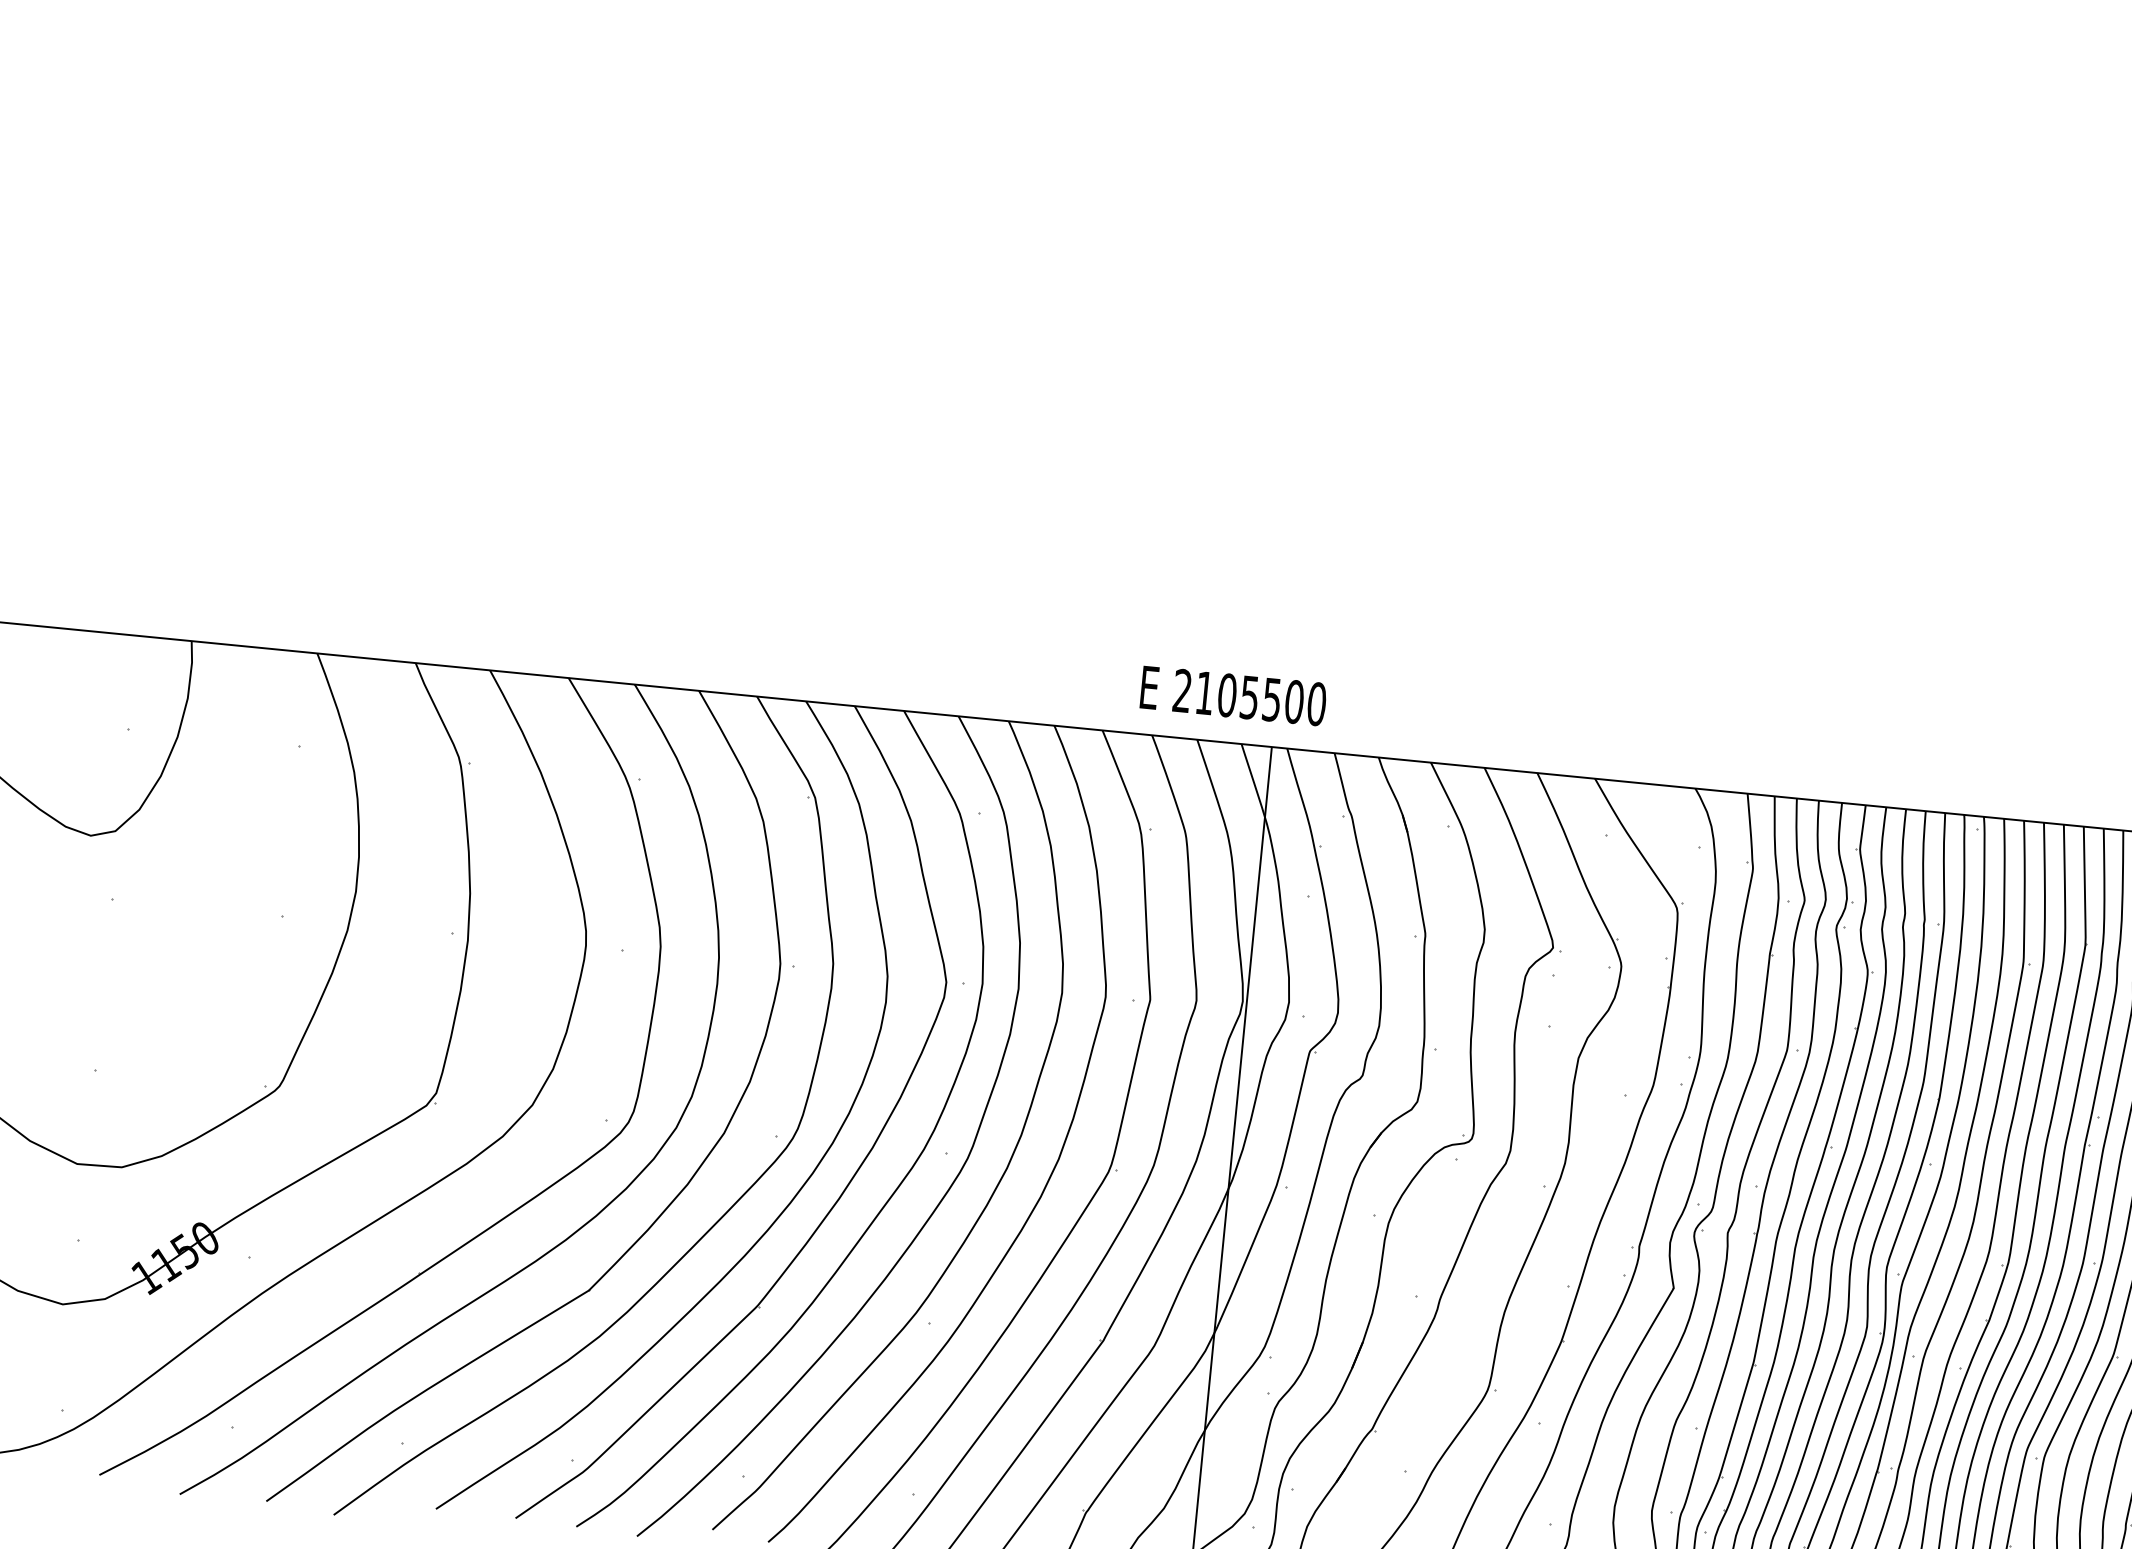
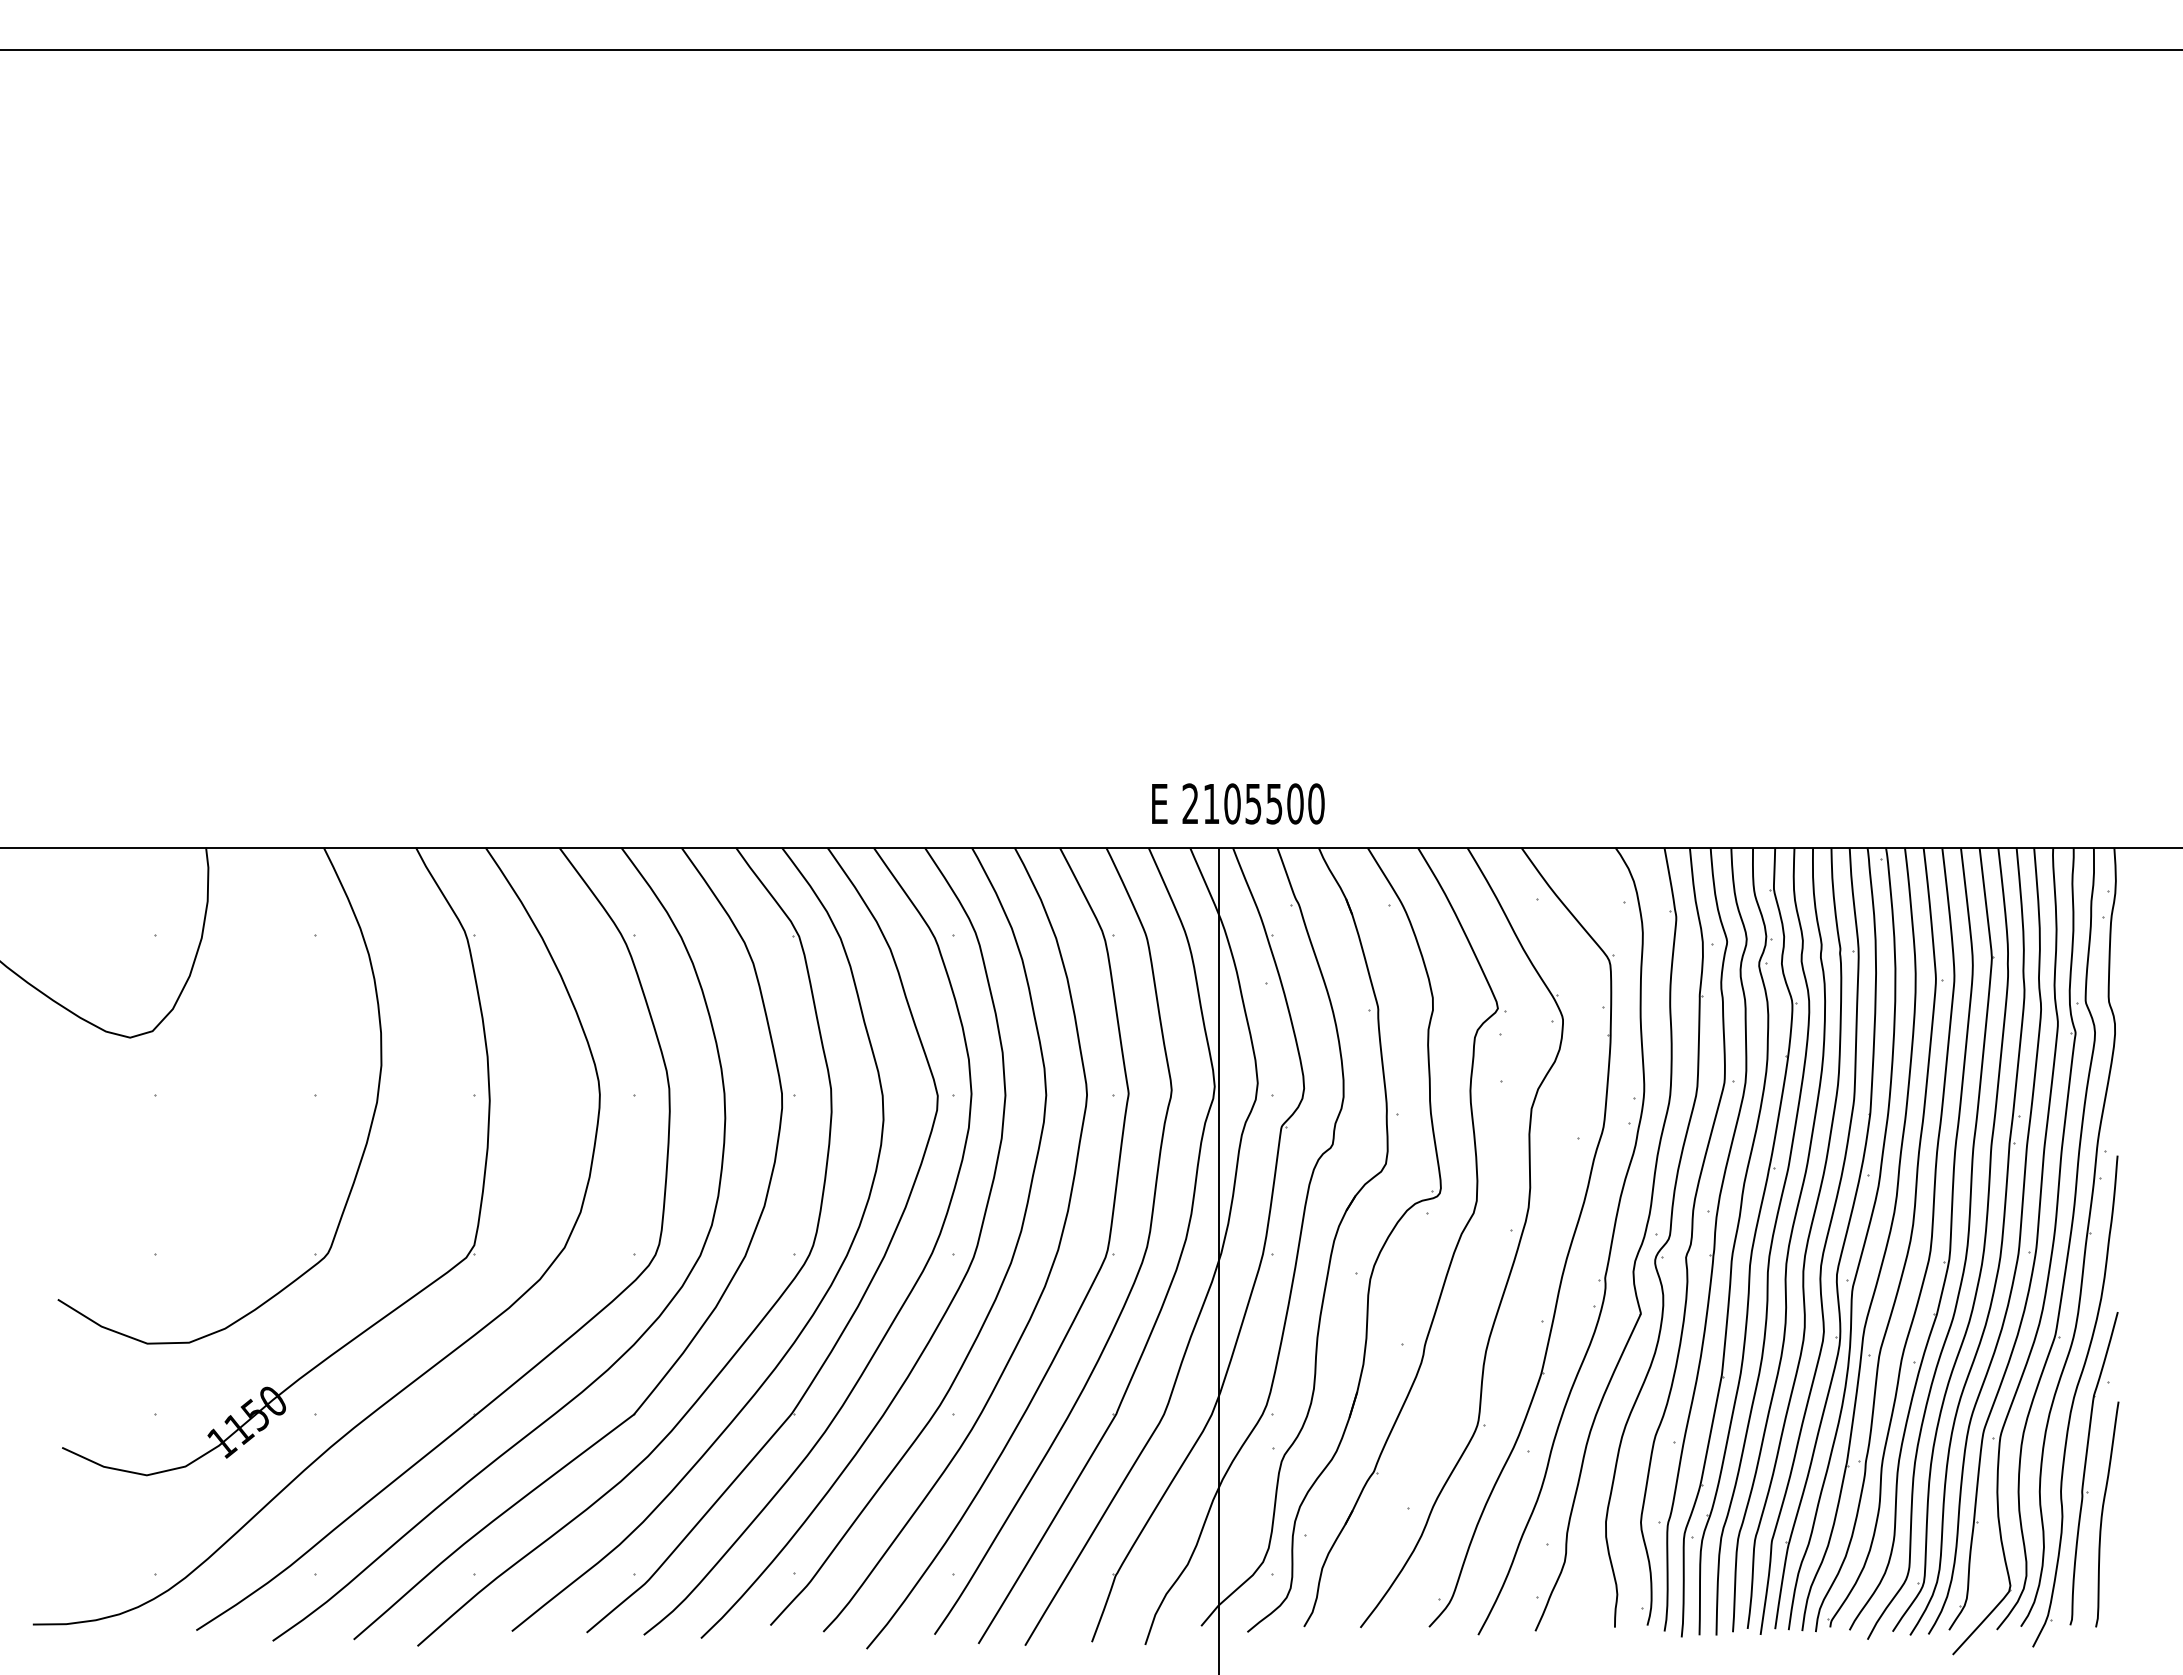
text: (1233, 695) -> (1238, 803), moved

